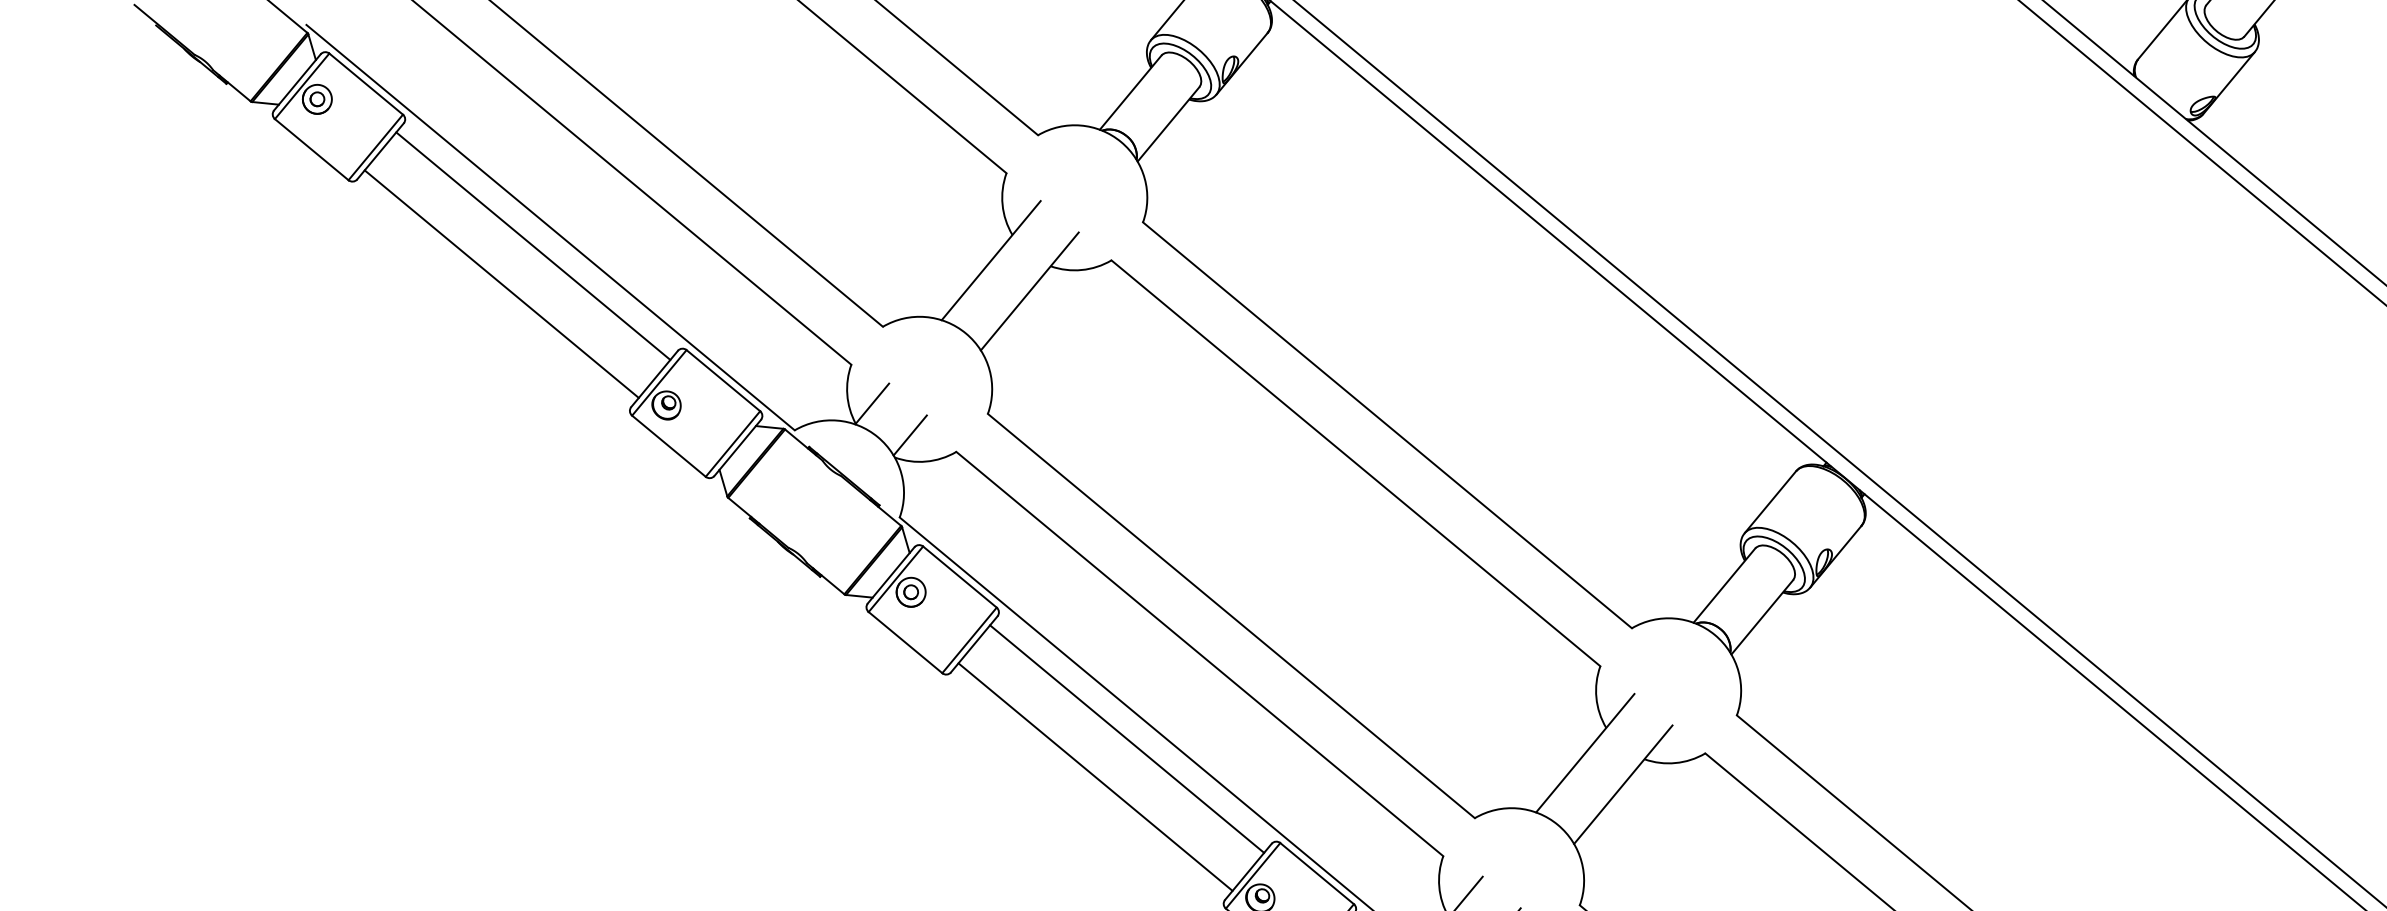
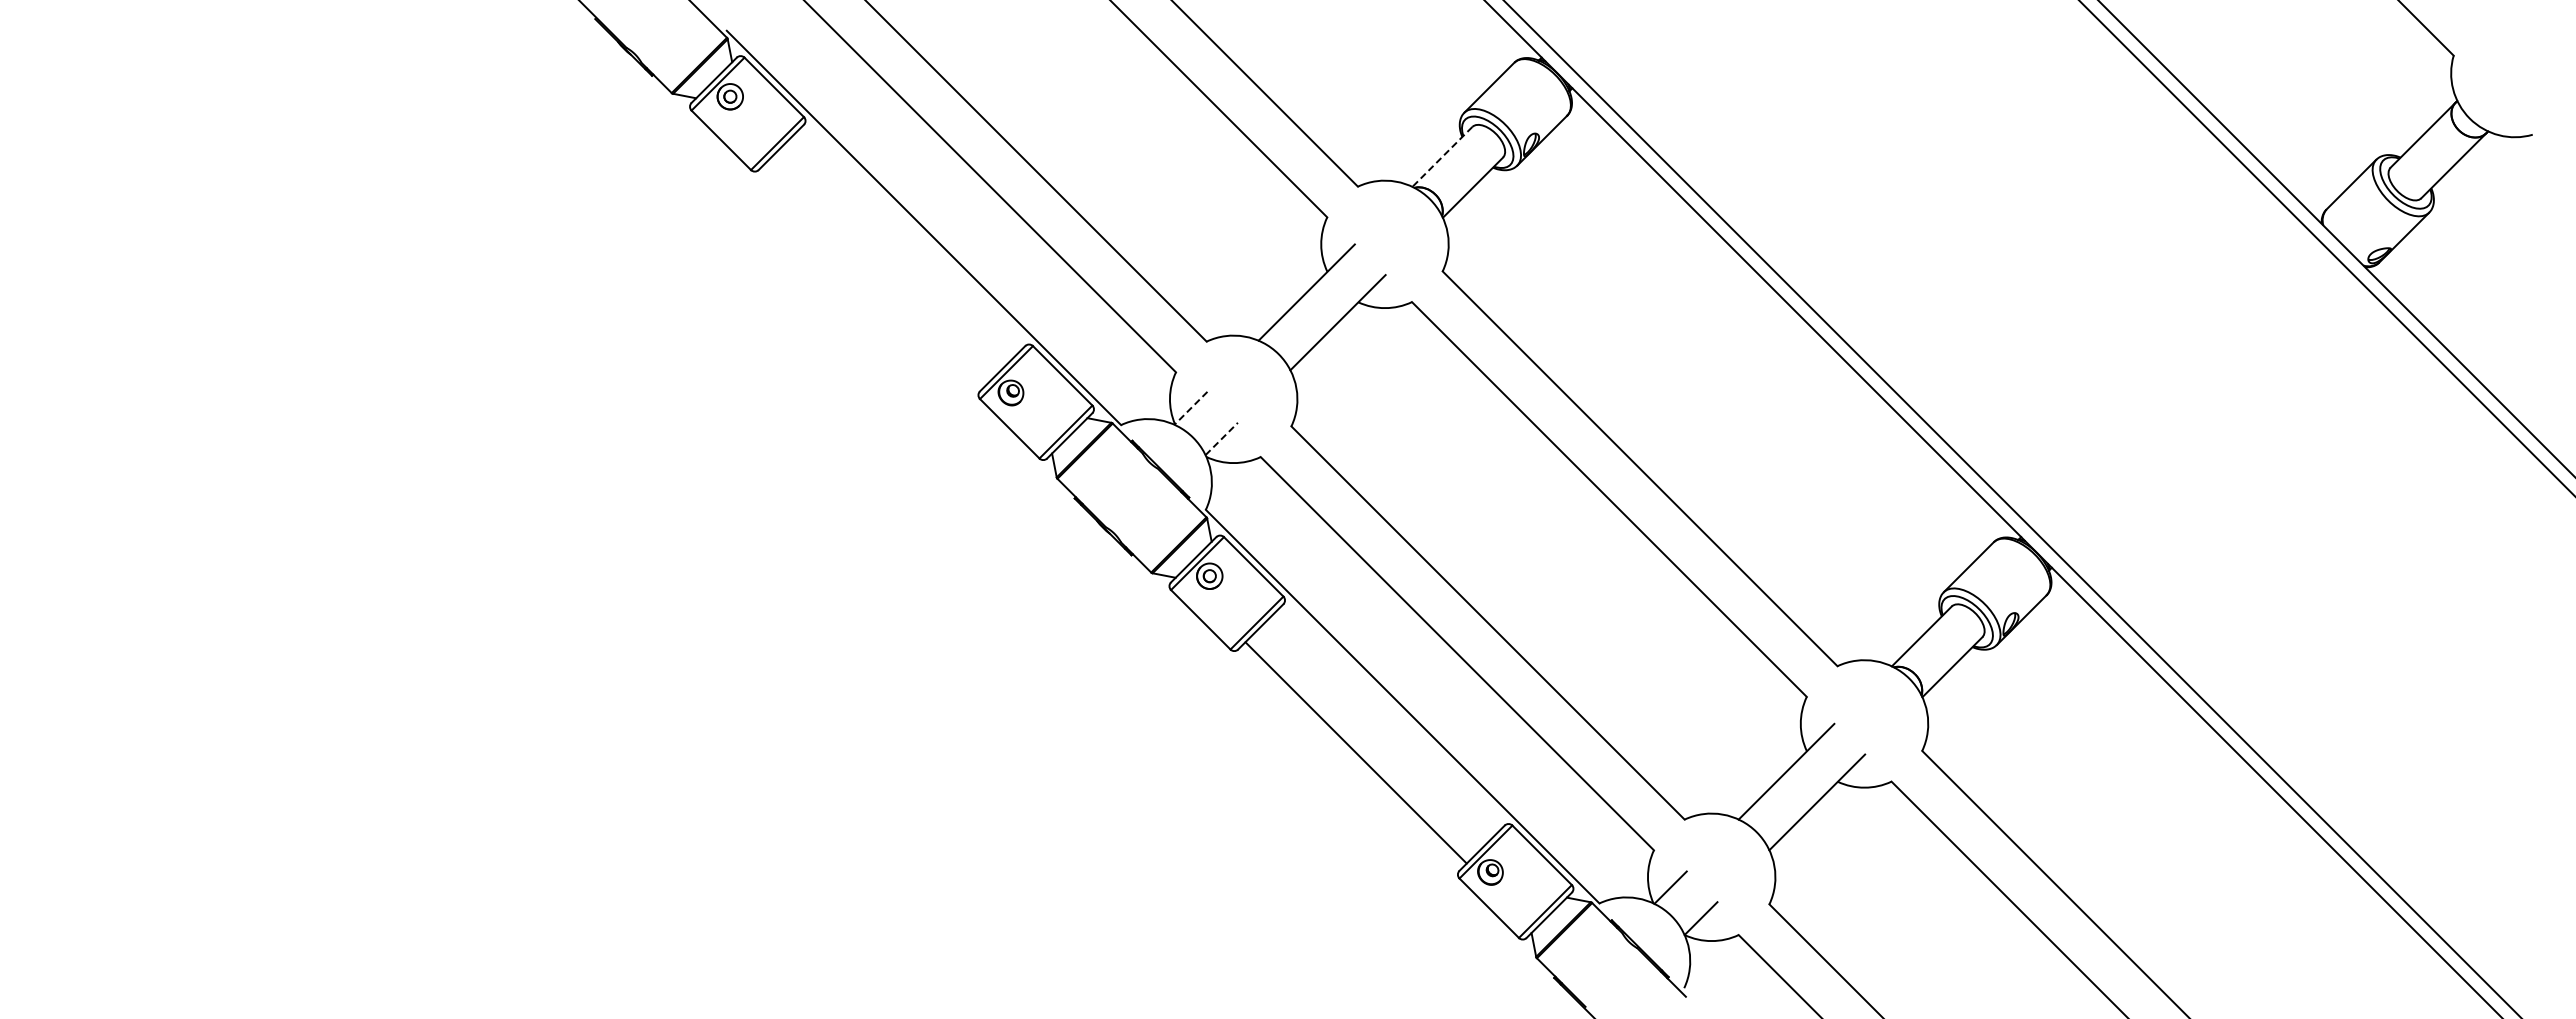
line: (1130, 93) -> (1442, 157), solid -> dashed
line: (533, 245) -> (907, 242), removed
line: (501, 284) -> (876, 273), removed
line: (871, 404) -> (1190, 408), solid -> dashed
line: (909, 434) -> (1221, 438), solid -> dashed
line: (1126, 738) -> (1386, 721), removed

